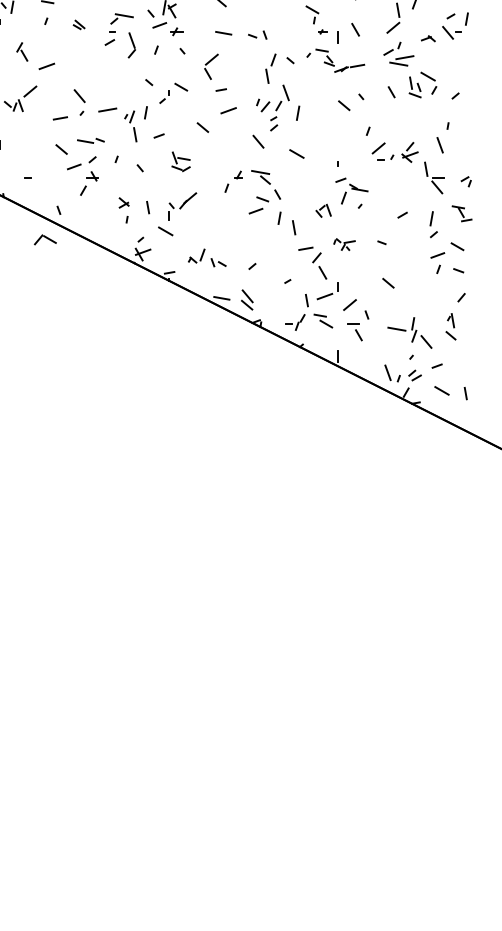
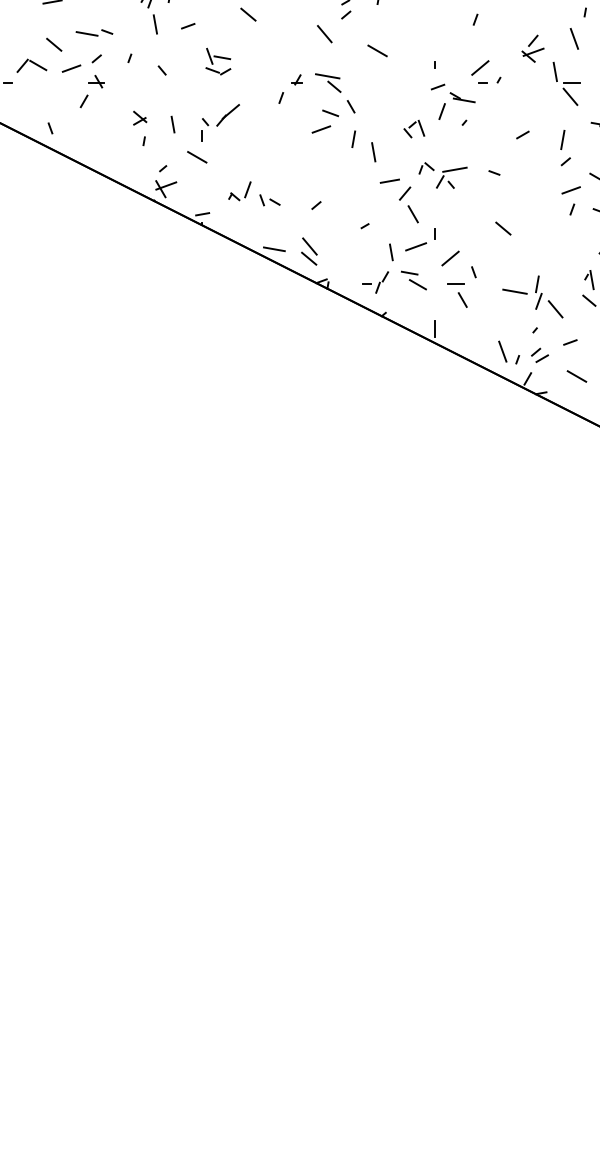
part: (382, 151) -> (485, 72), moved
part: (45, 239) -> (32, 65), moved
part: (344, 244) -> (442, 175), size x1.67

